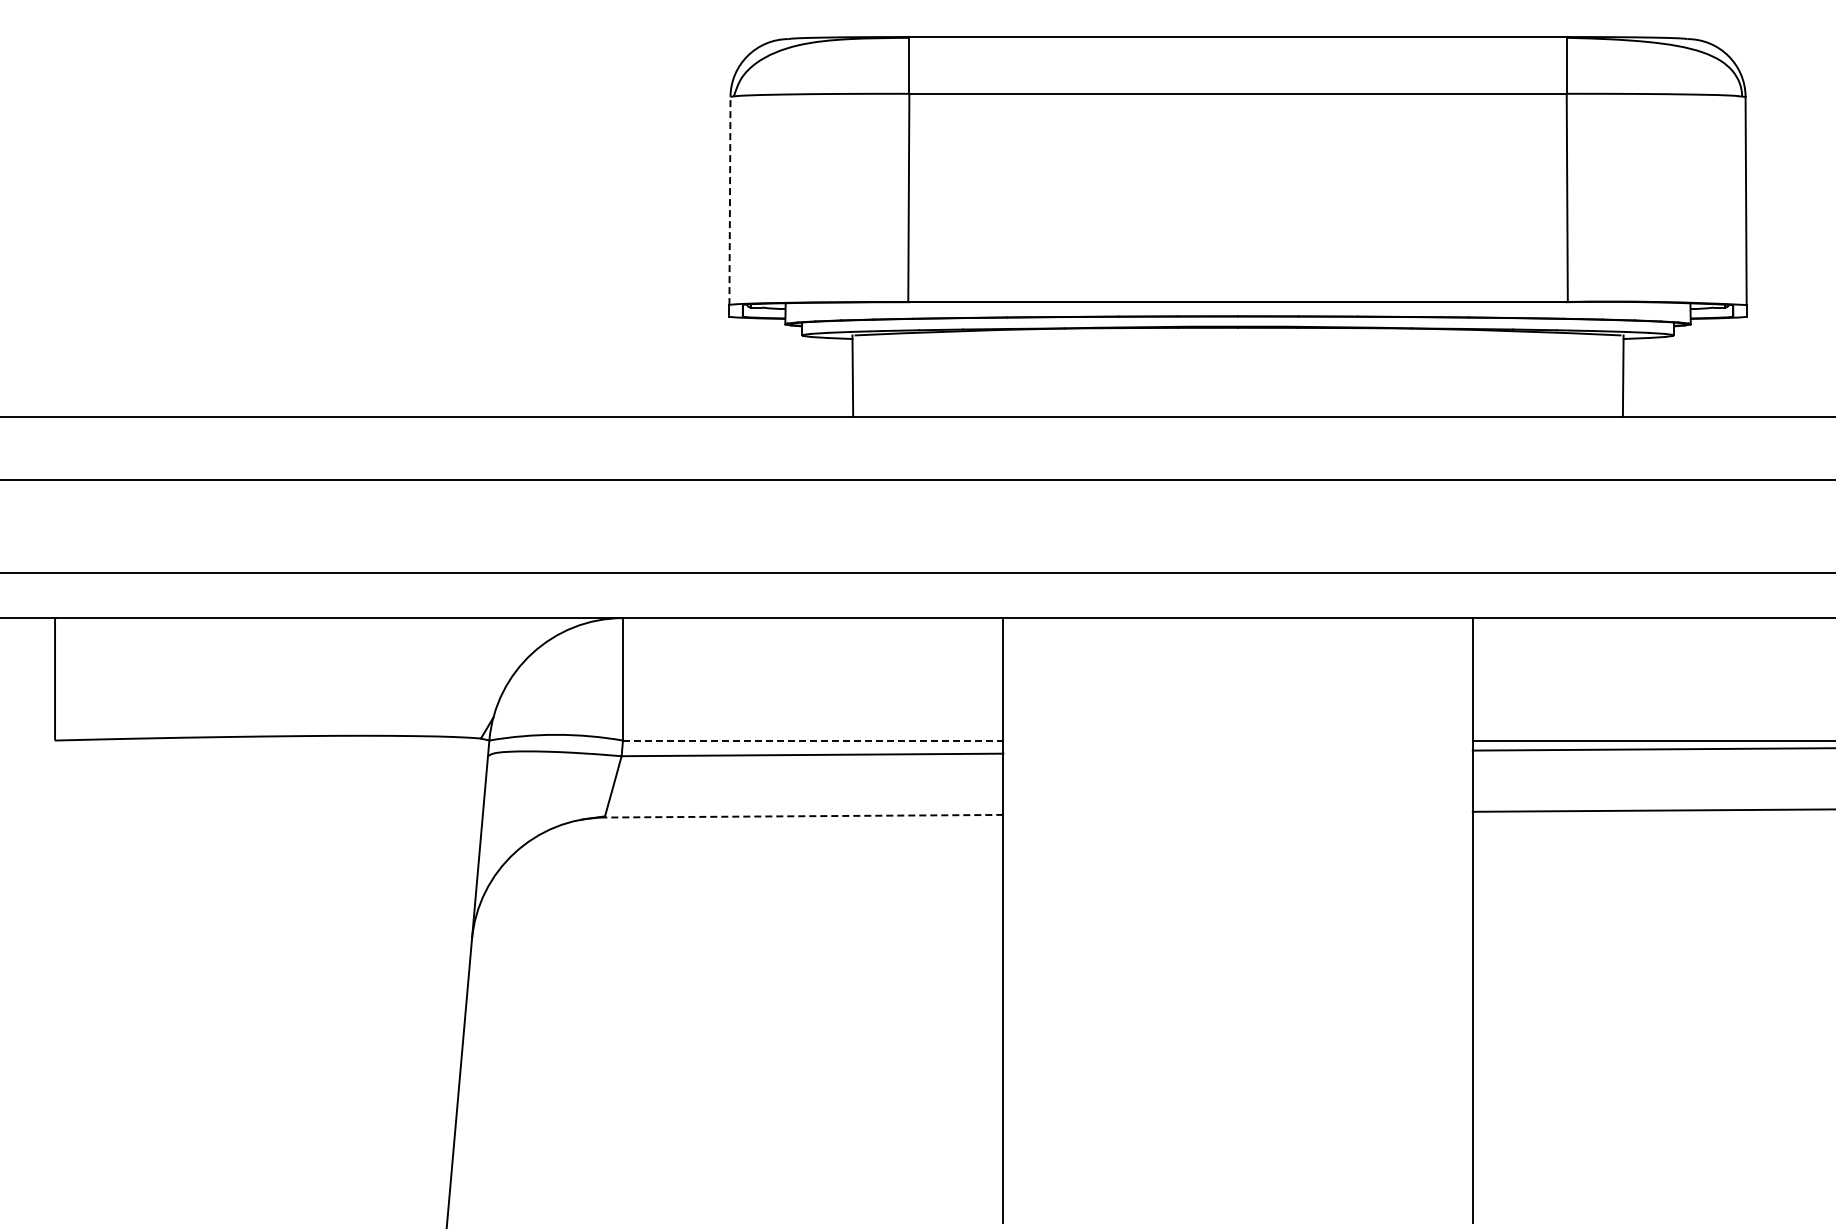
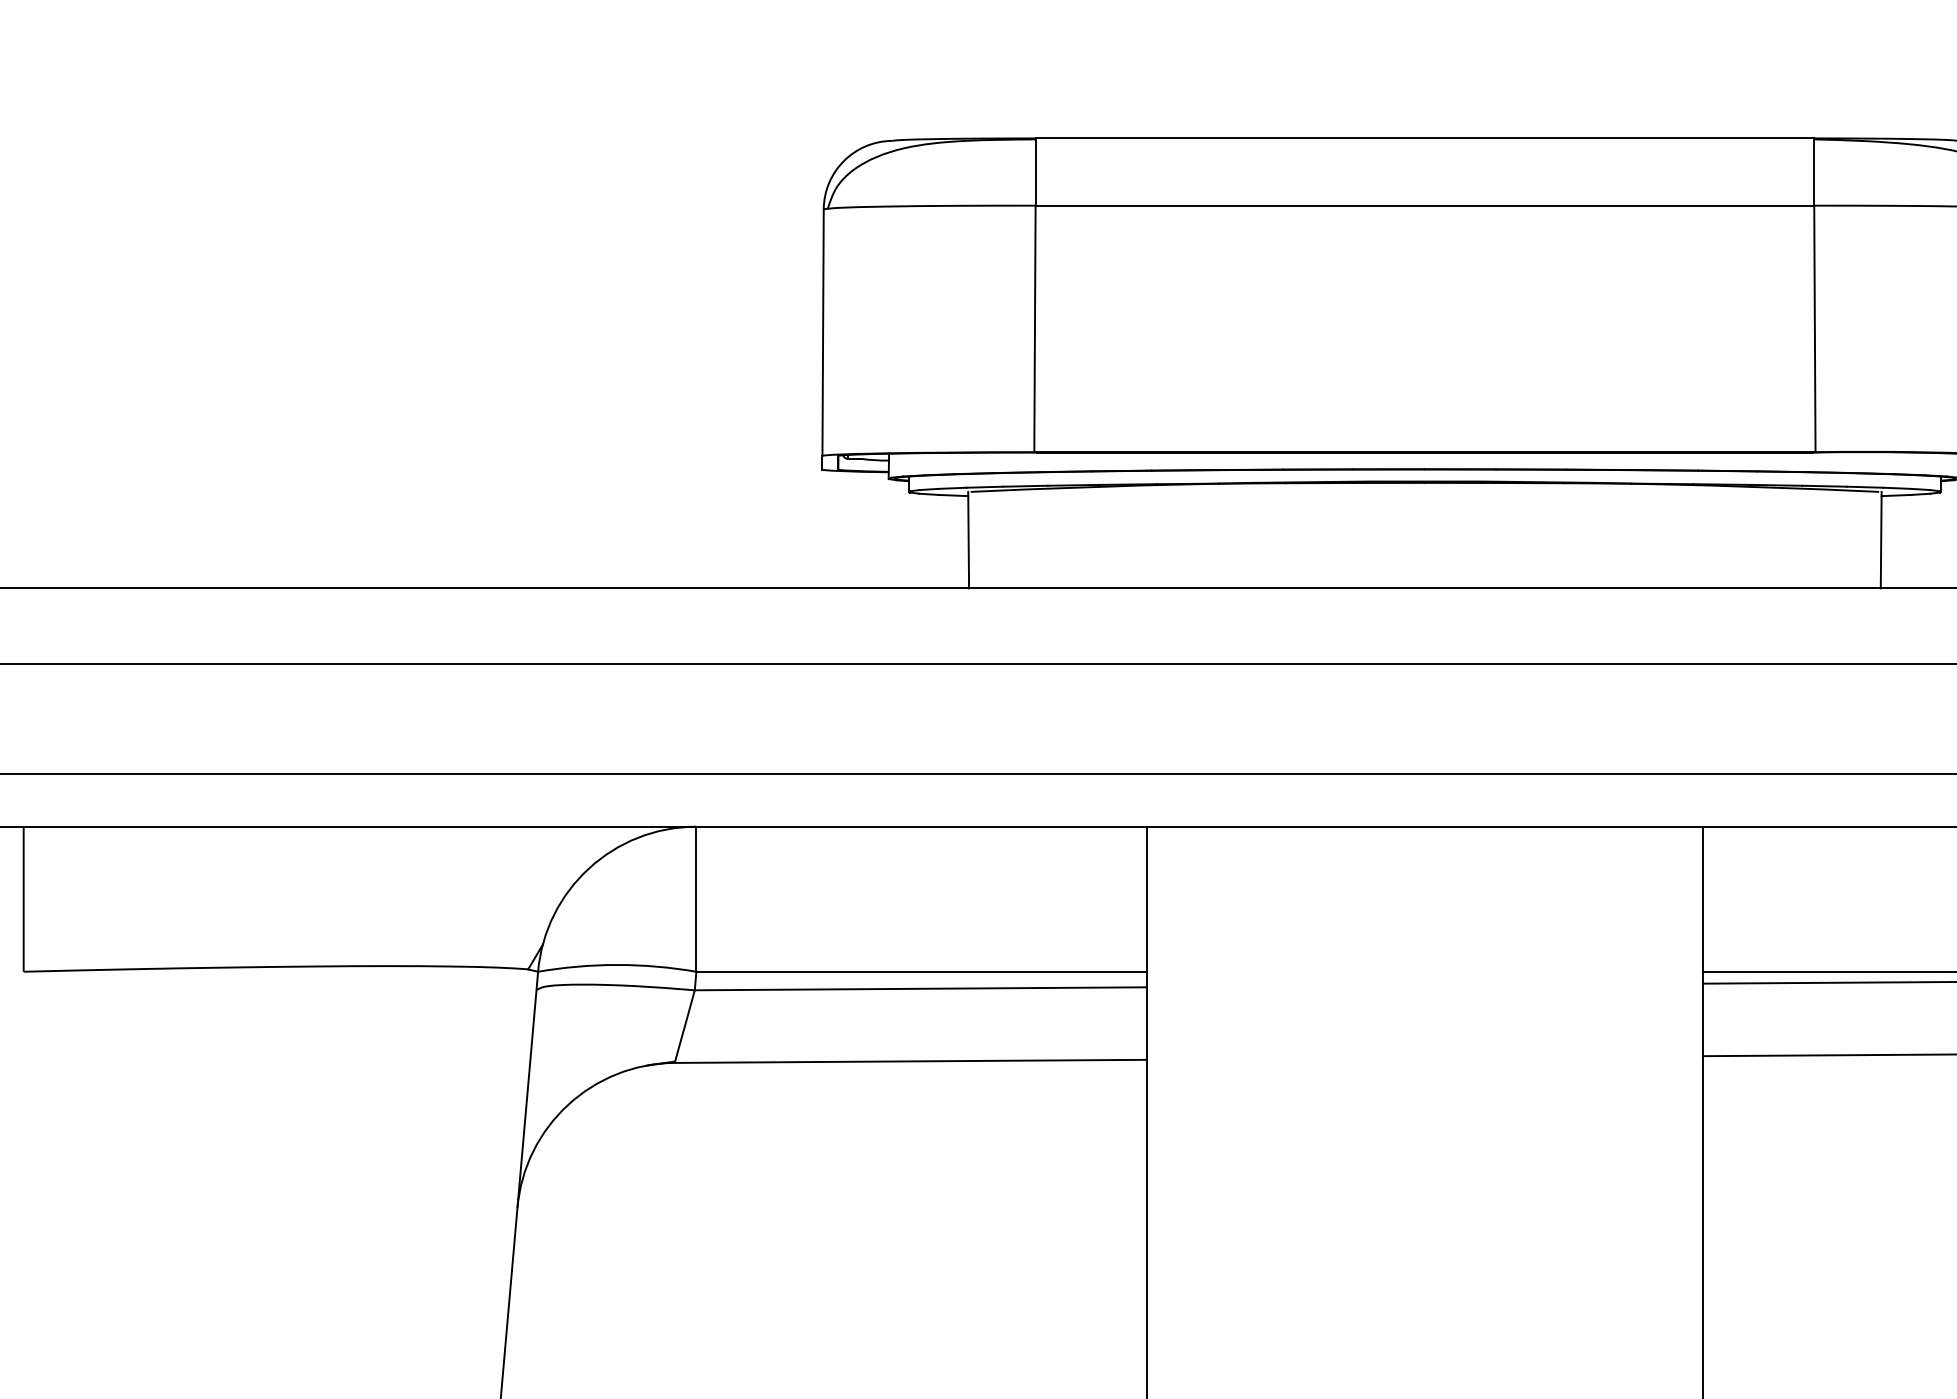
line: (729, 200) -> (822, 332), dashed -> solid
line: (813, 740) -> (922, 971), dashed -> solid
line: (803, 816) -> (910, 1061), dashed -> solid

